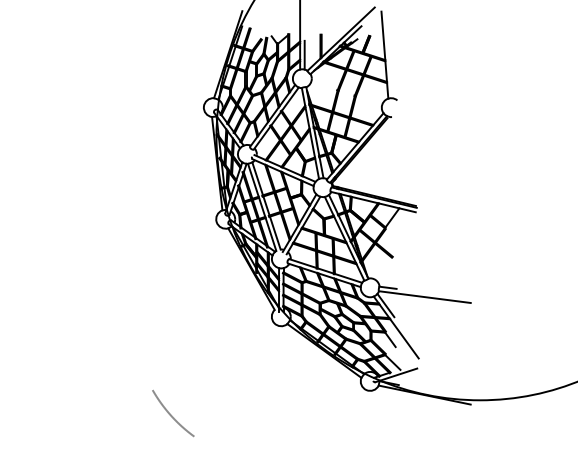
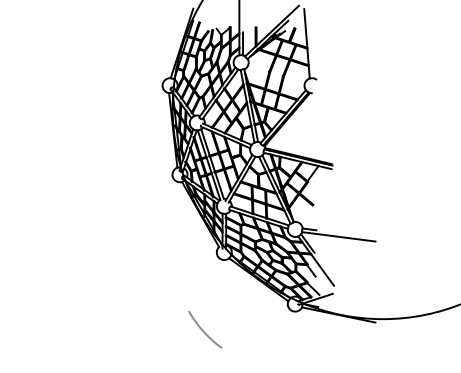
curve: (171, 414) -> (203, 330), moved

